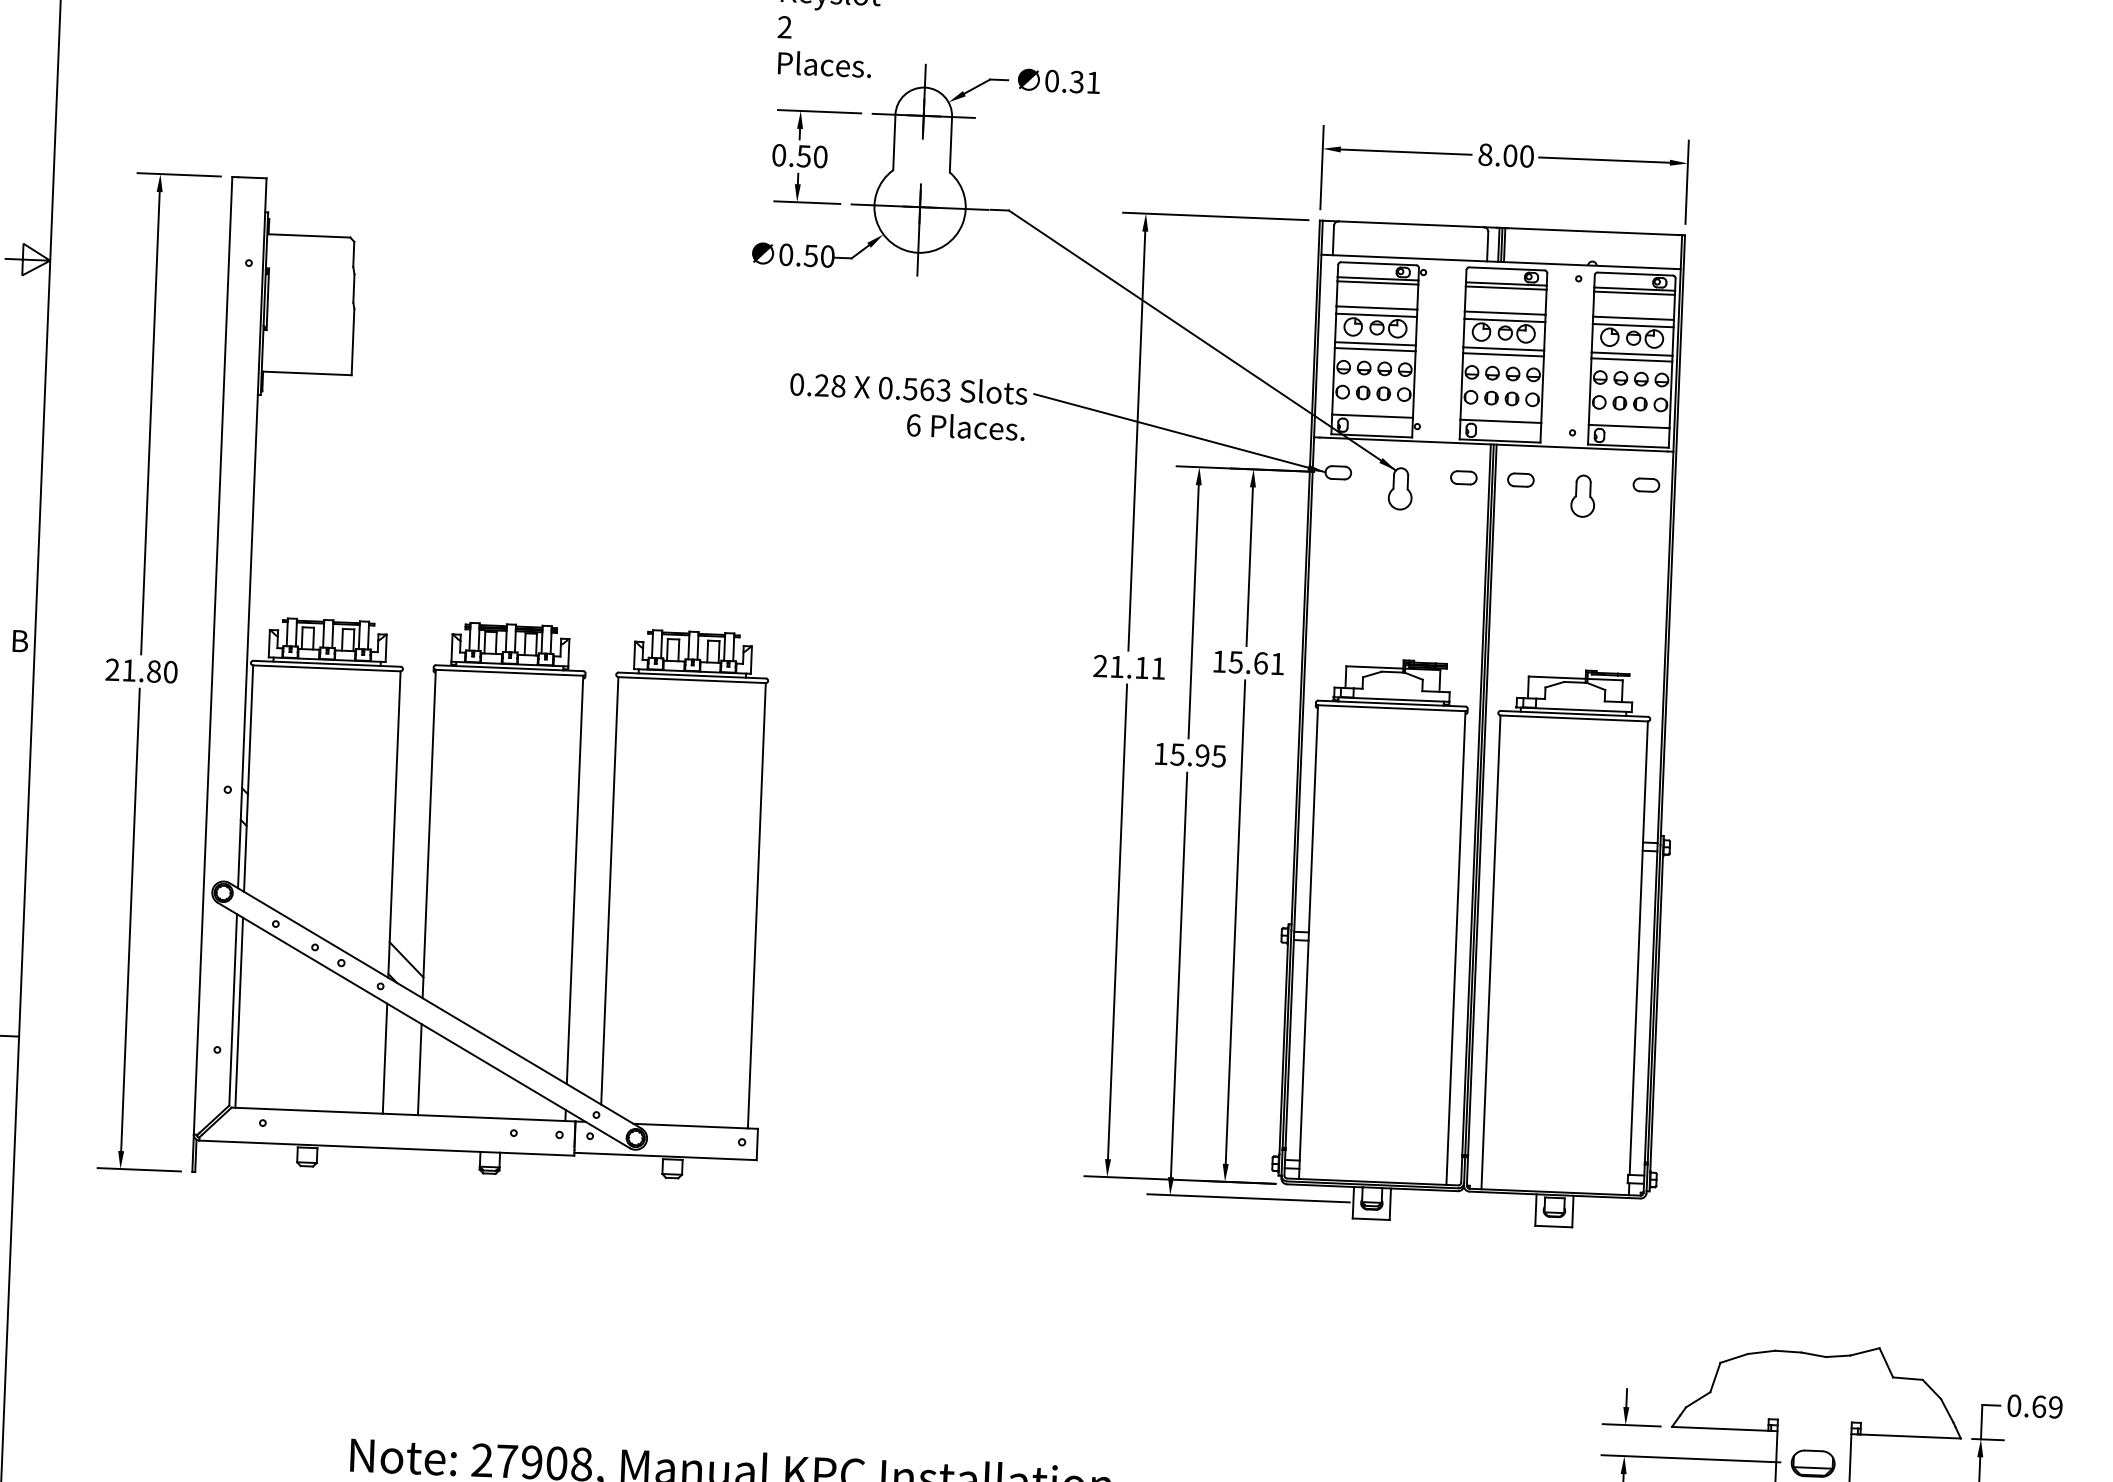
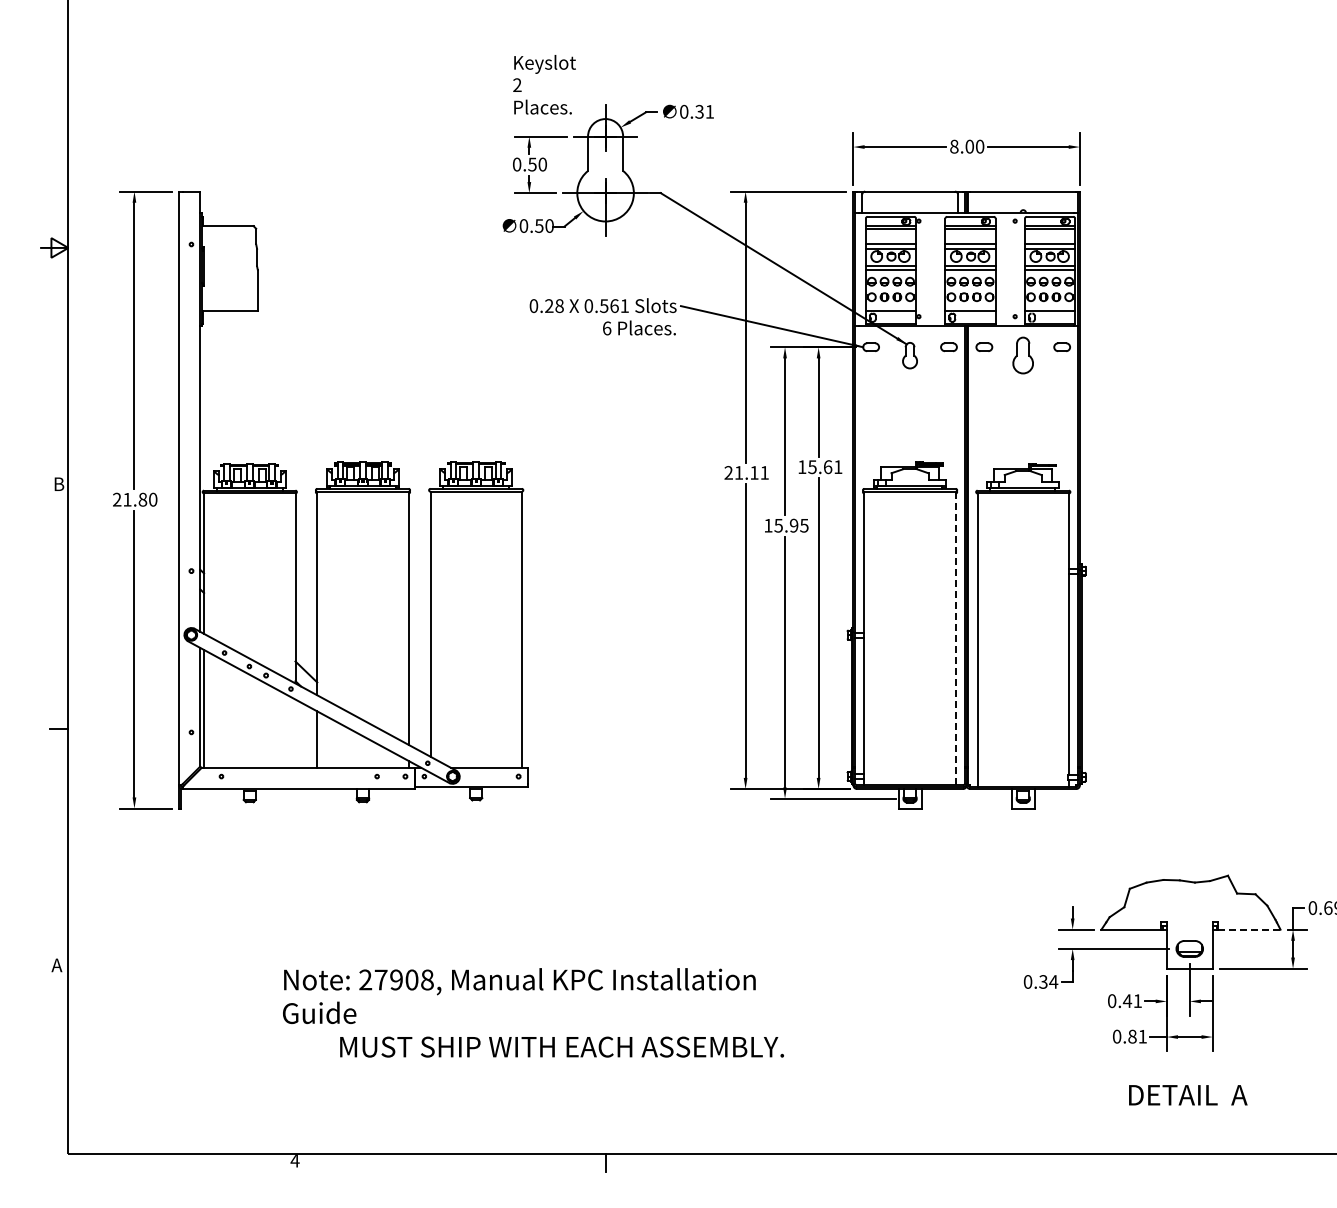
text: (943, 391) -> (624, 306), 0.563 -> 0.561
part: (1583, 495) -> (1023, 355), size x1.4
line: (1455, 947) -> (955, 638), solid -> dashed
line: (385, 1058) -> (295, 733), removed
line: (1910, 1436) -> (1249, 929), solid -> dashed

